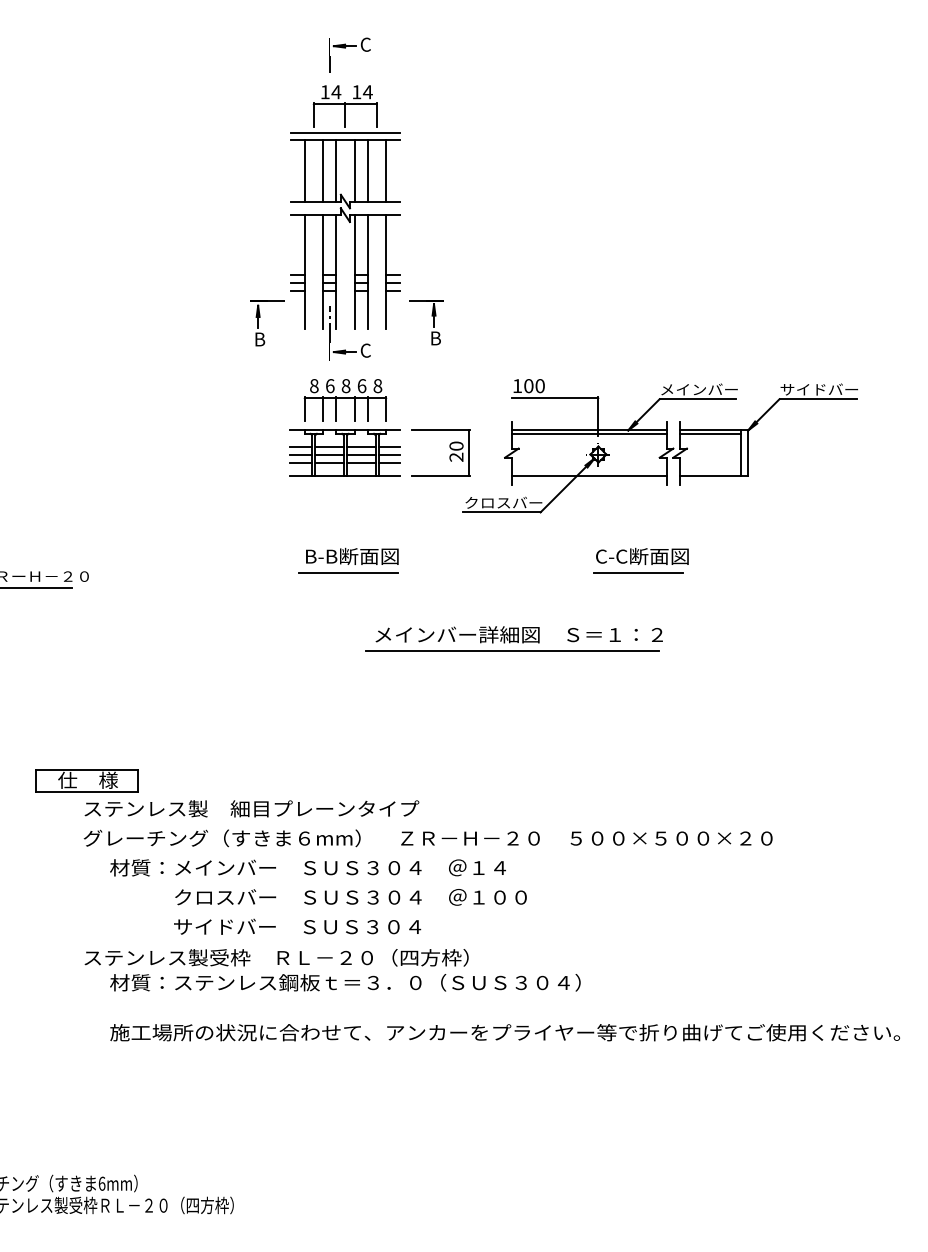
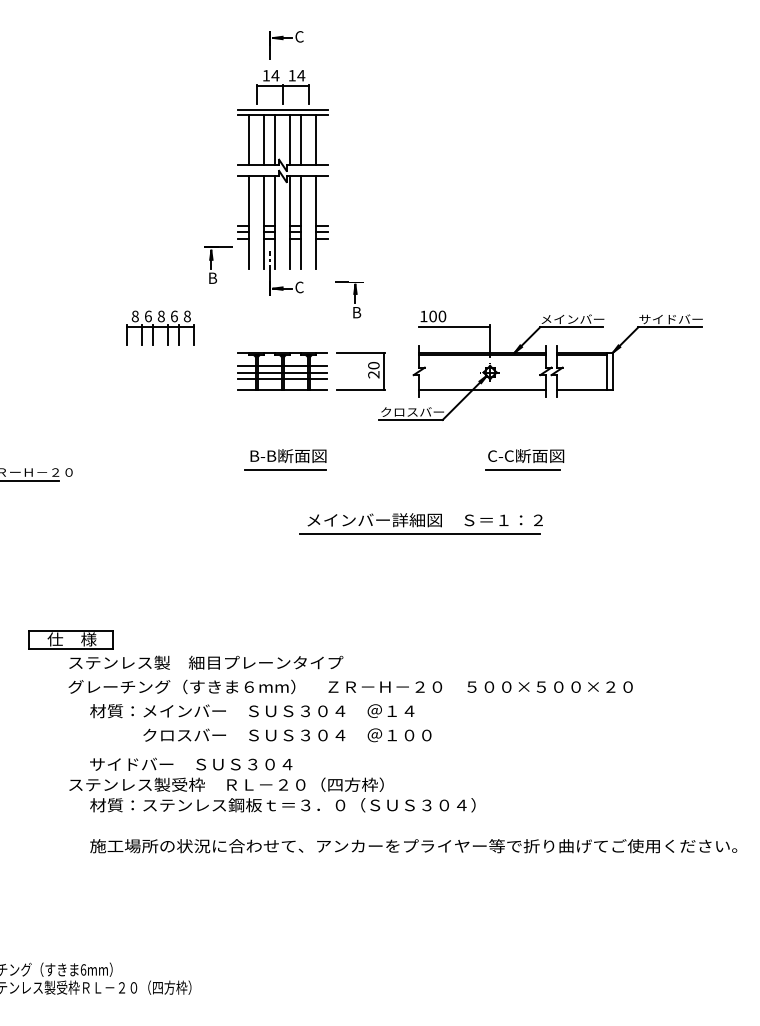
part: (433, 322) -> (355, 299), moved
part: (345, 400) -> (160, 328), moved
text: (297, 926) -> (191, 764), moved

